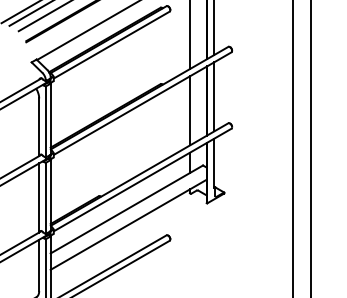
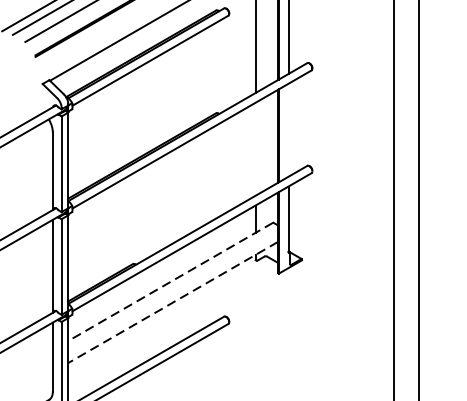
line: (214, 96) -> (288, 129), removed
line: (189, 110) -> (255, 148), removed
line: (126, 209) -> (170, 281), solid -> dashed
line: (128, 225) -> (172, 303), solid -> dashed

